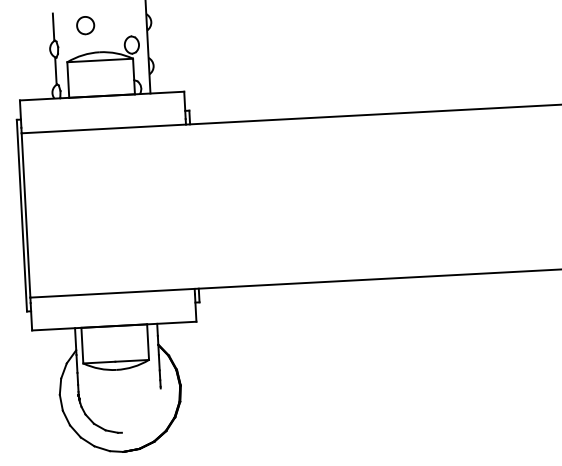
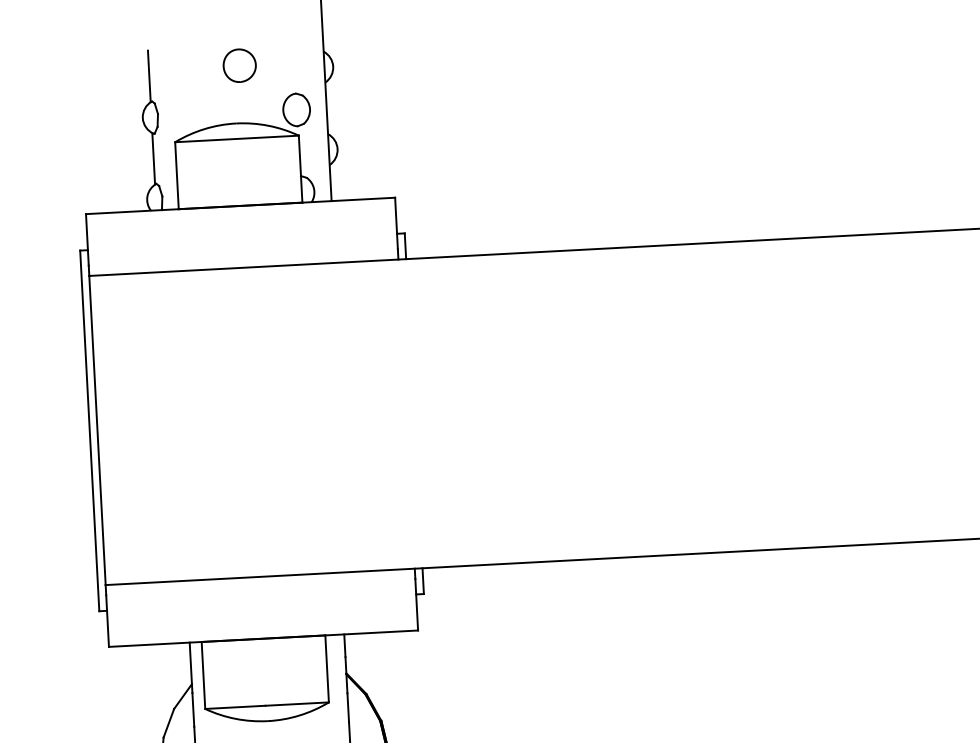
part: (85, 25) -> (239, 65), moved

